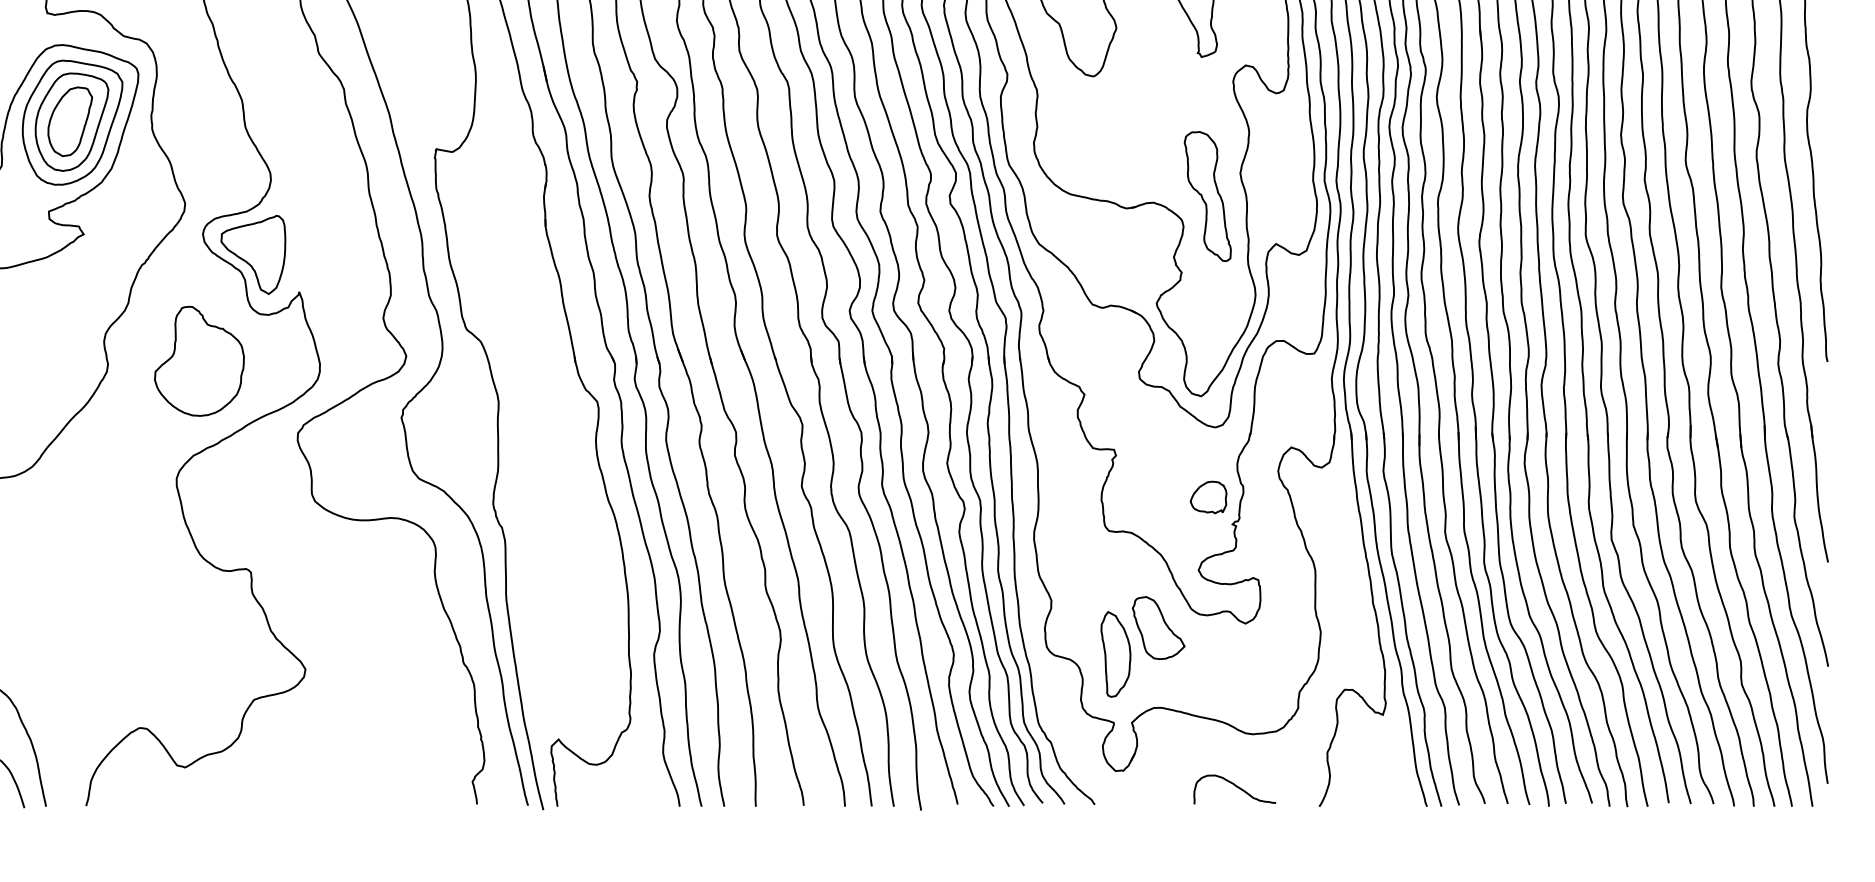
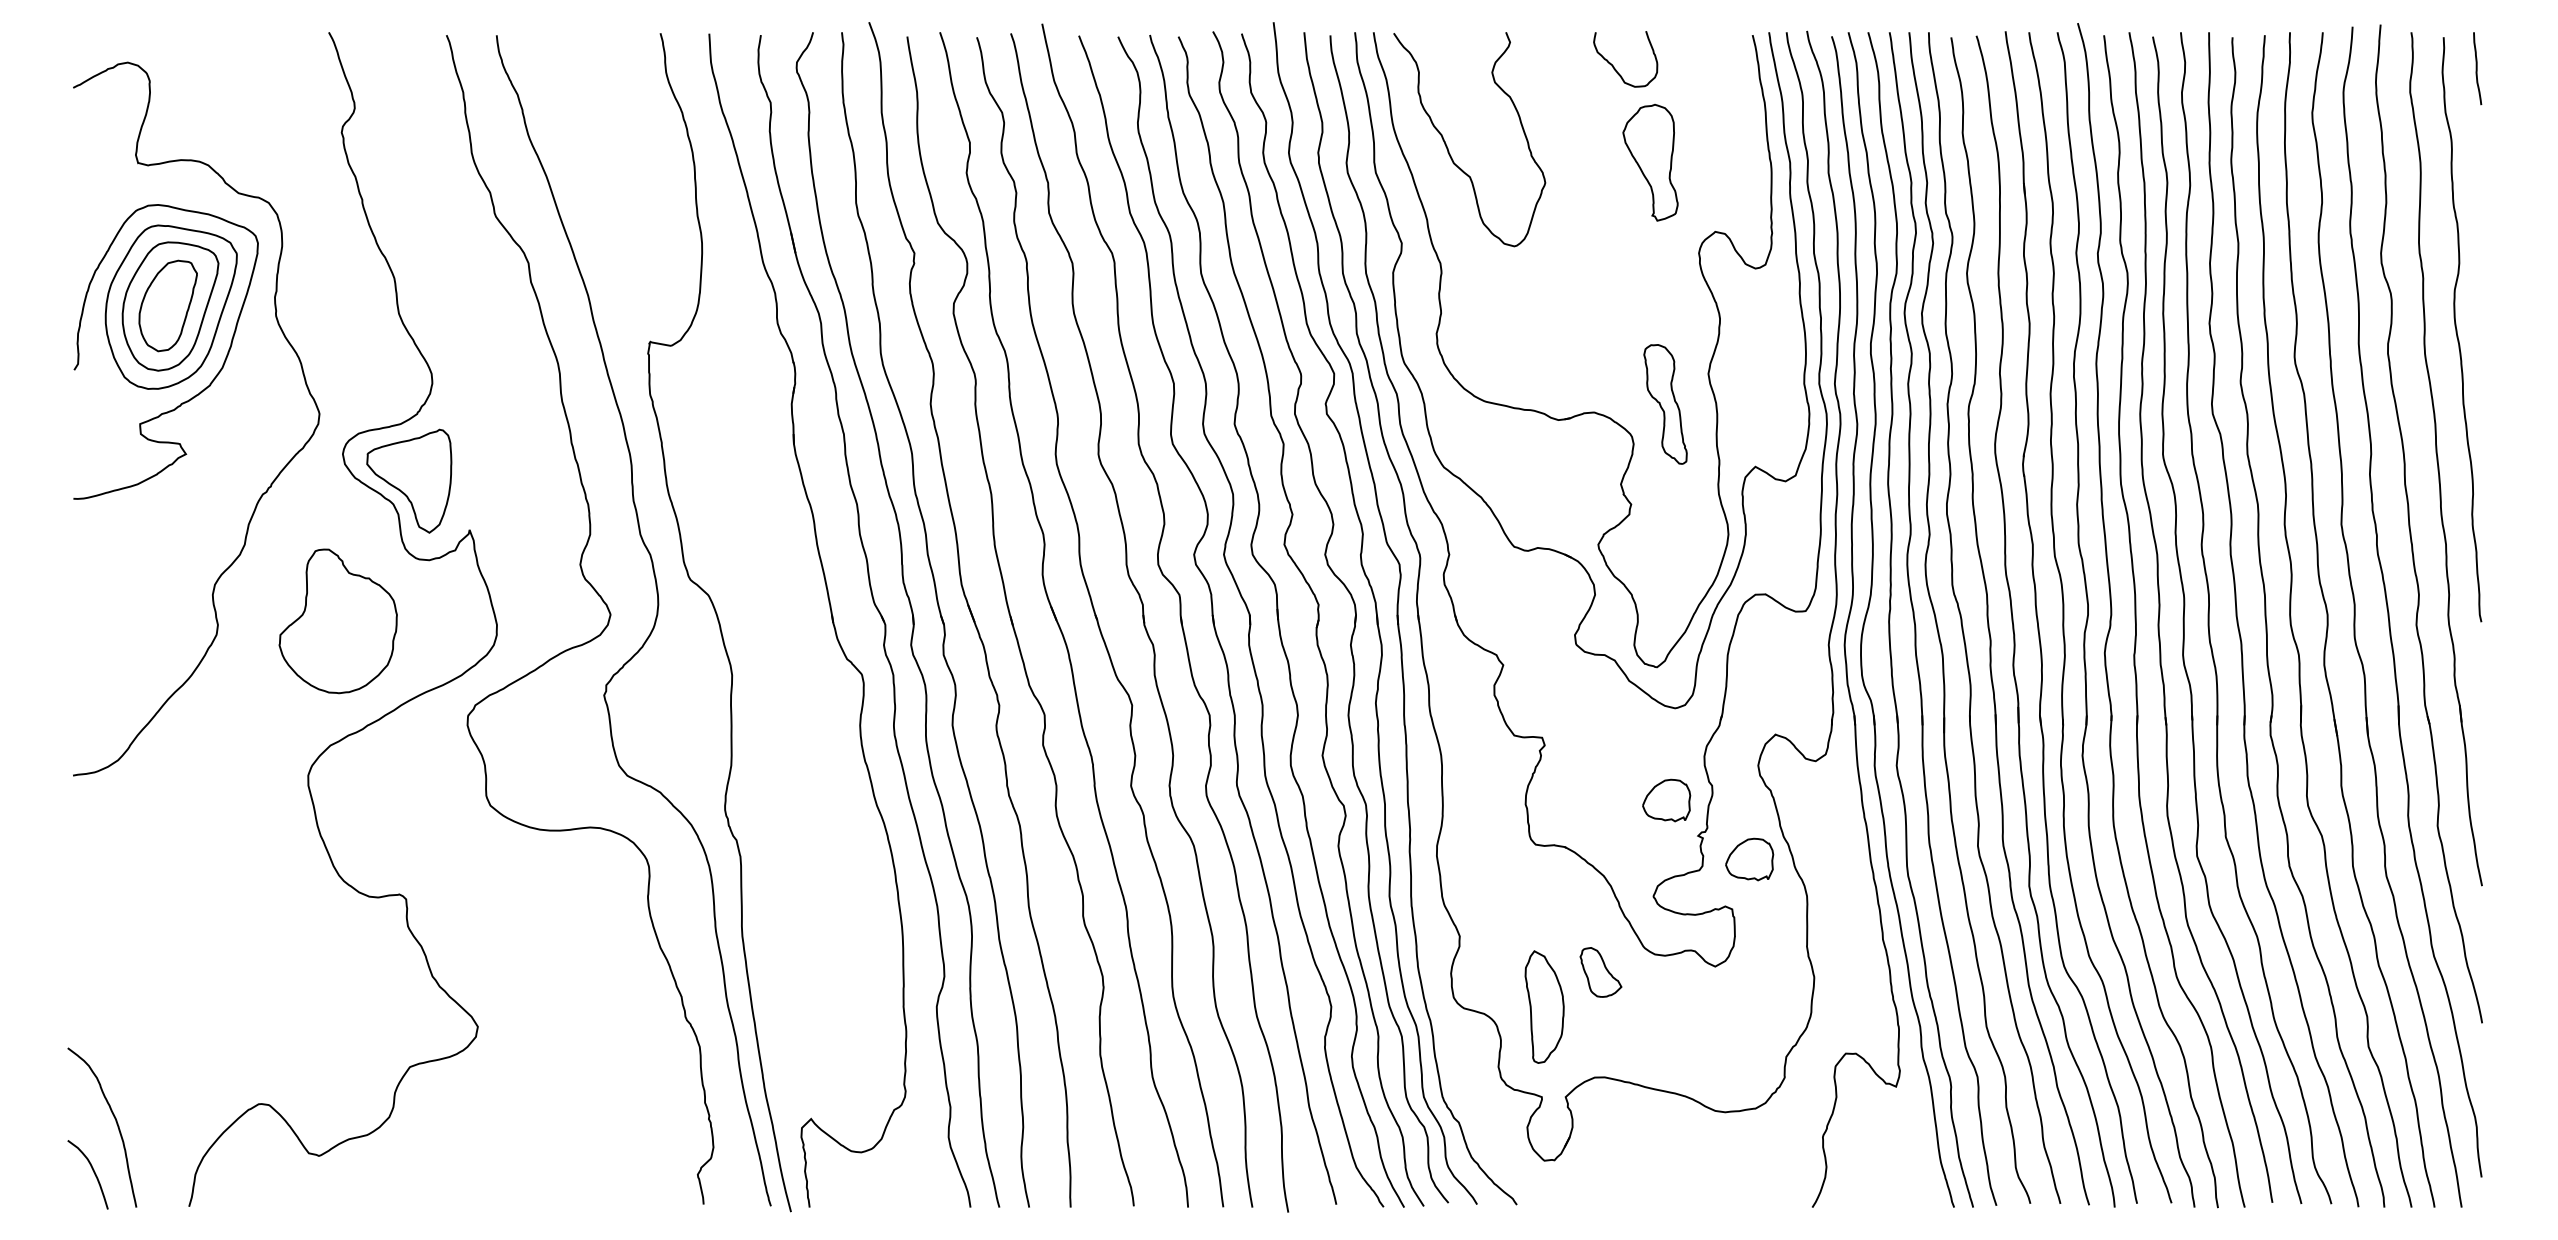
part: (1207, 196) -> (1665, 404), size x0.7
part: (1271, 542) -> (1749, 859), added
part: (1158, 628) -> (1600, 972), size x0.6
curve: (1235, 786) -> (1702, 1181), removed

